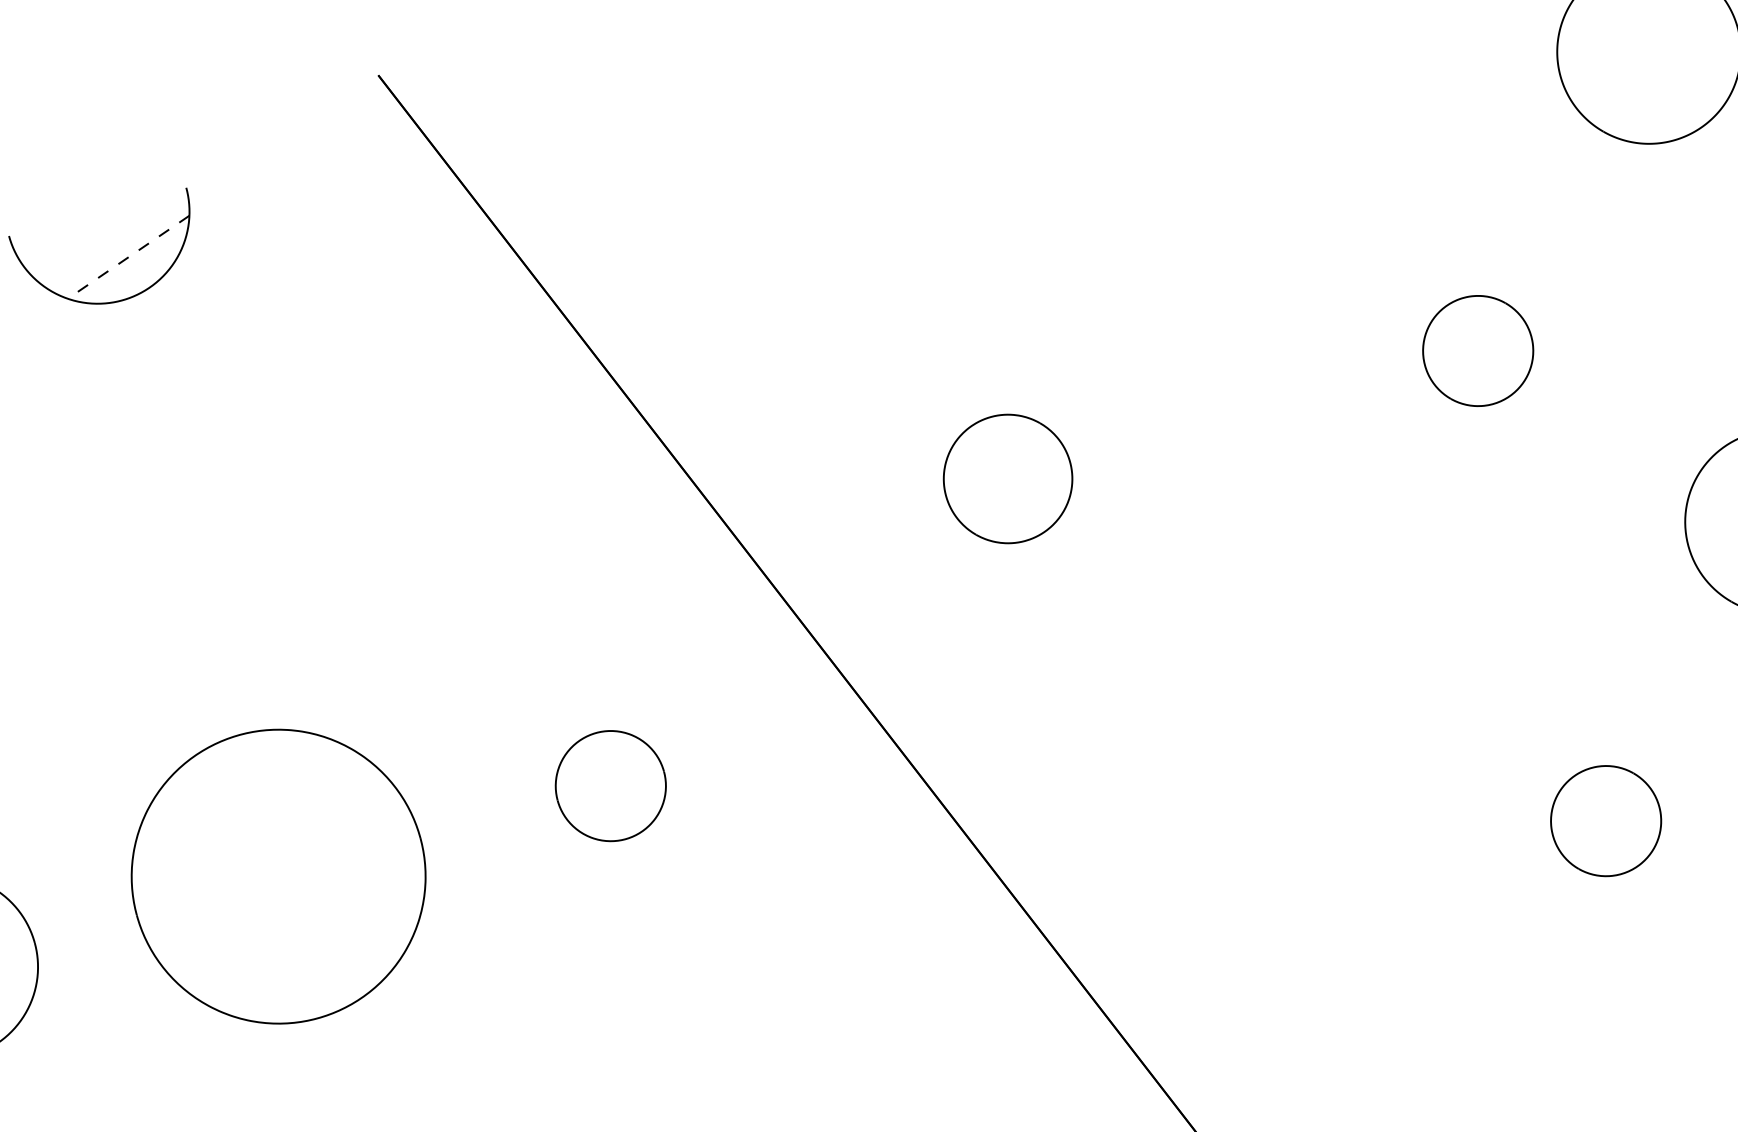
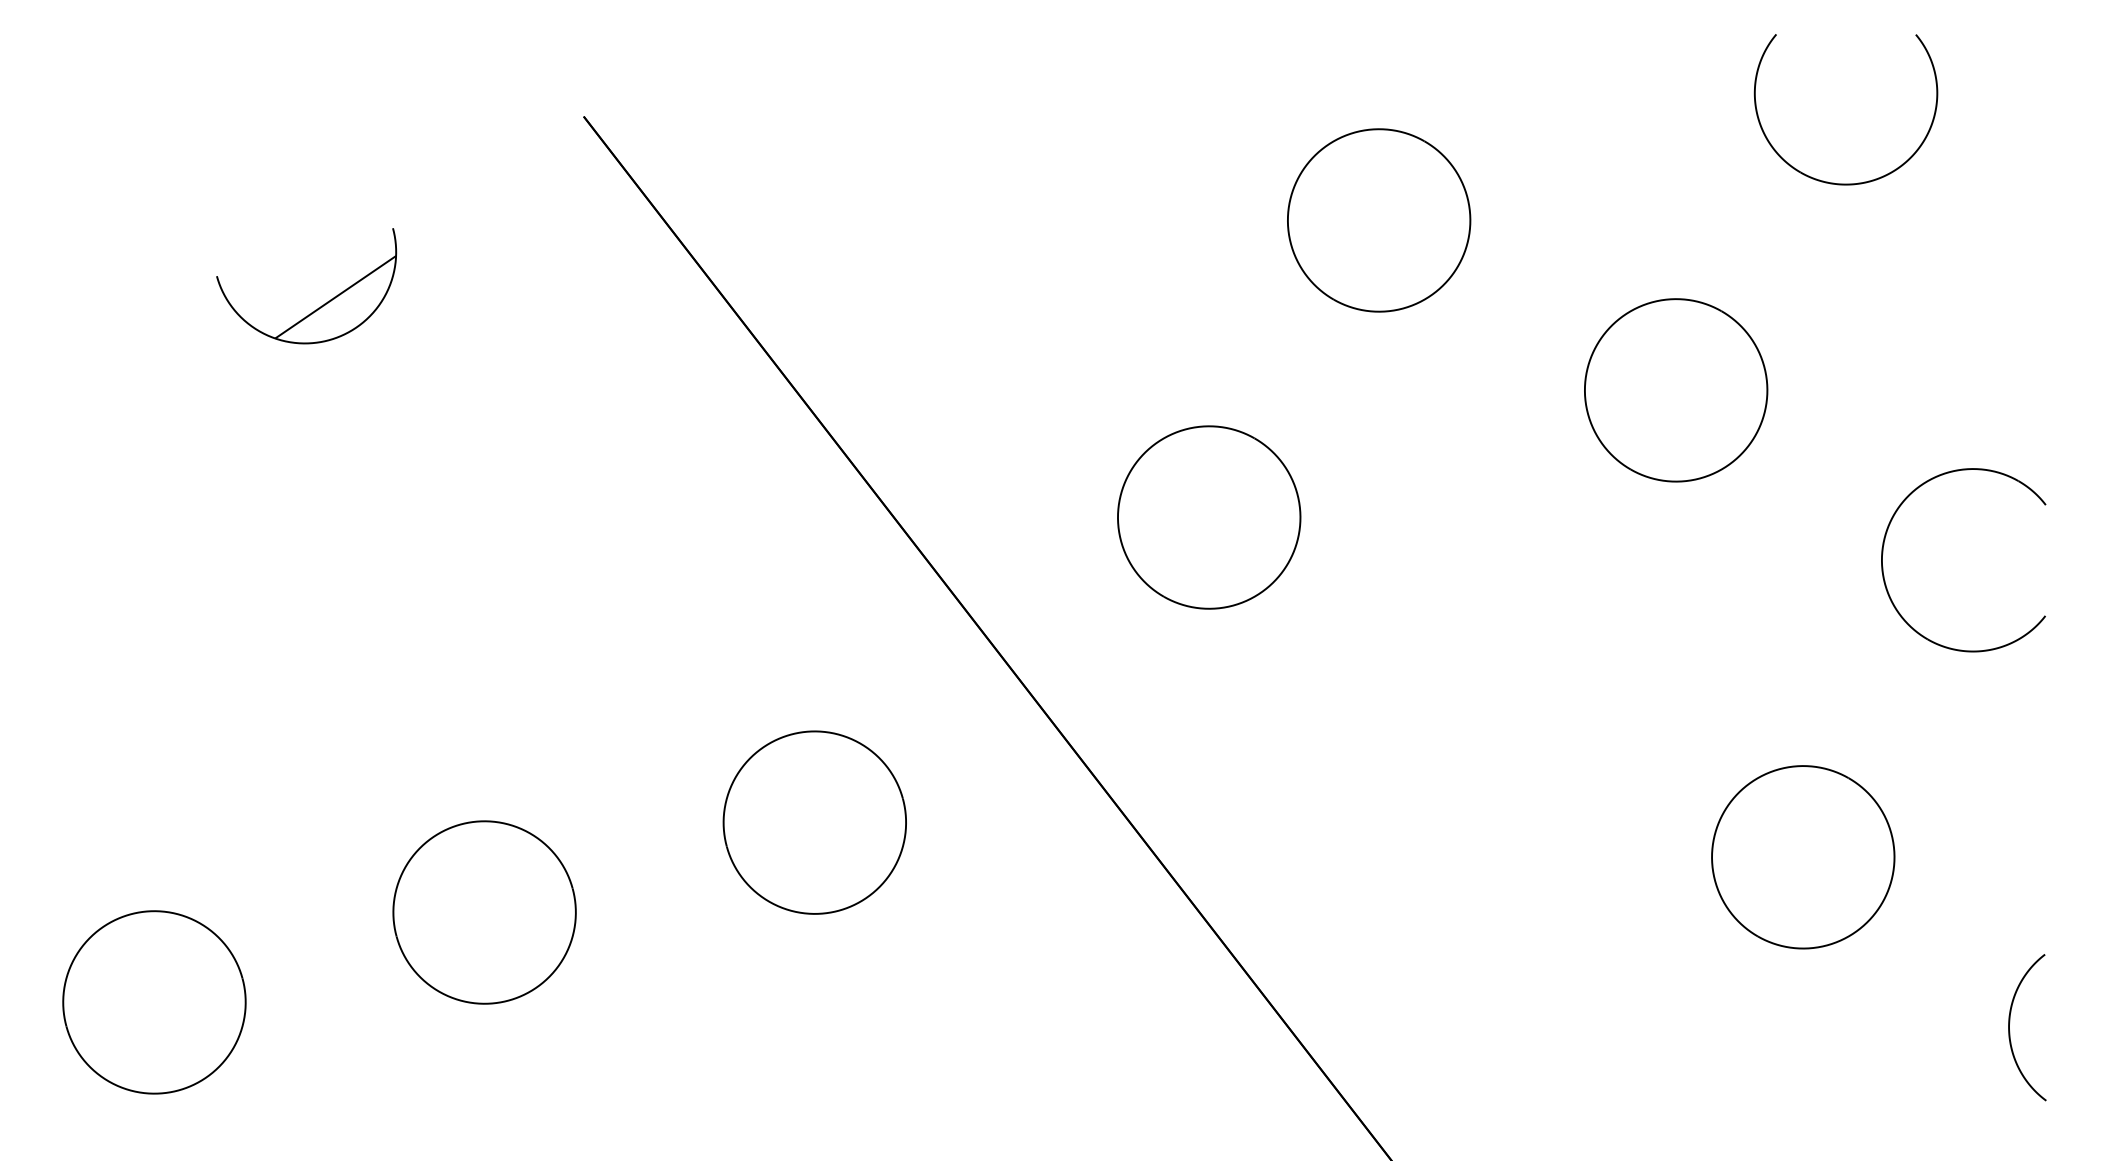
part: (1179, 179) -> (1379, 220), added
line: (128, 257) -> (335, 297), dashed -> solid
part: (1478, 351) -> (1676, 390), size x1.67
part: (1008, 478) -> (1209, 517), size x1.43
part: (610, 786) -> (814, 822), size x1.67
part: (1606, 821) -> (1803, 857), size x1.67
part: (278, 876) -> (484, 912), size x0.62

